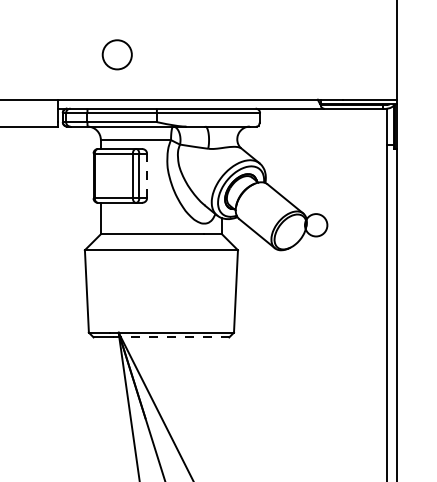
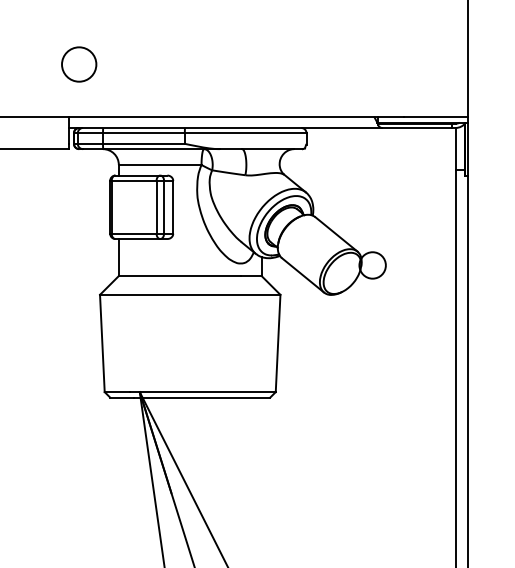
circle: (117, 54) -> (79, 64), moved
line: (147, 176) -> (173, 207), dashed -> solid
line: (171, 337) -> (202, 397), dashed -> solid

